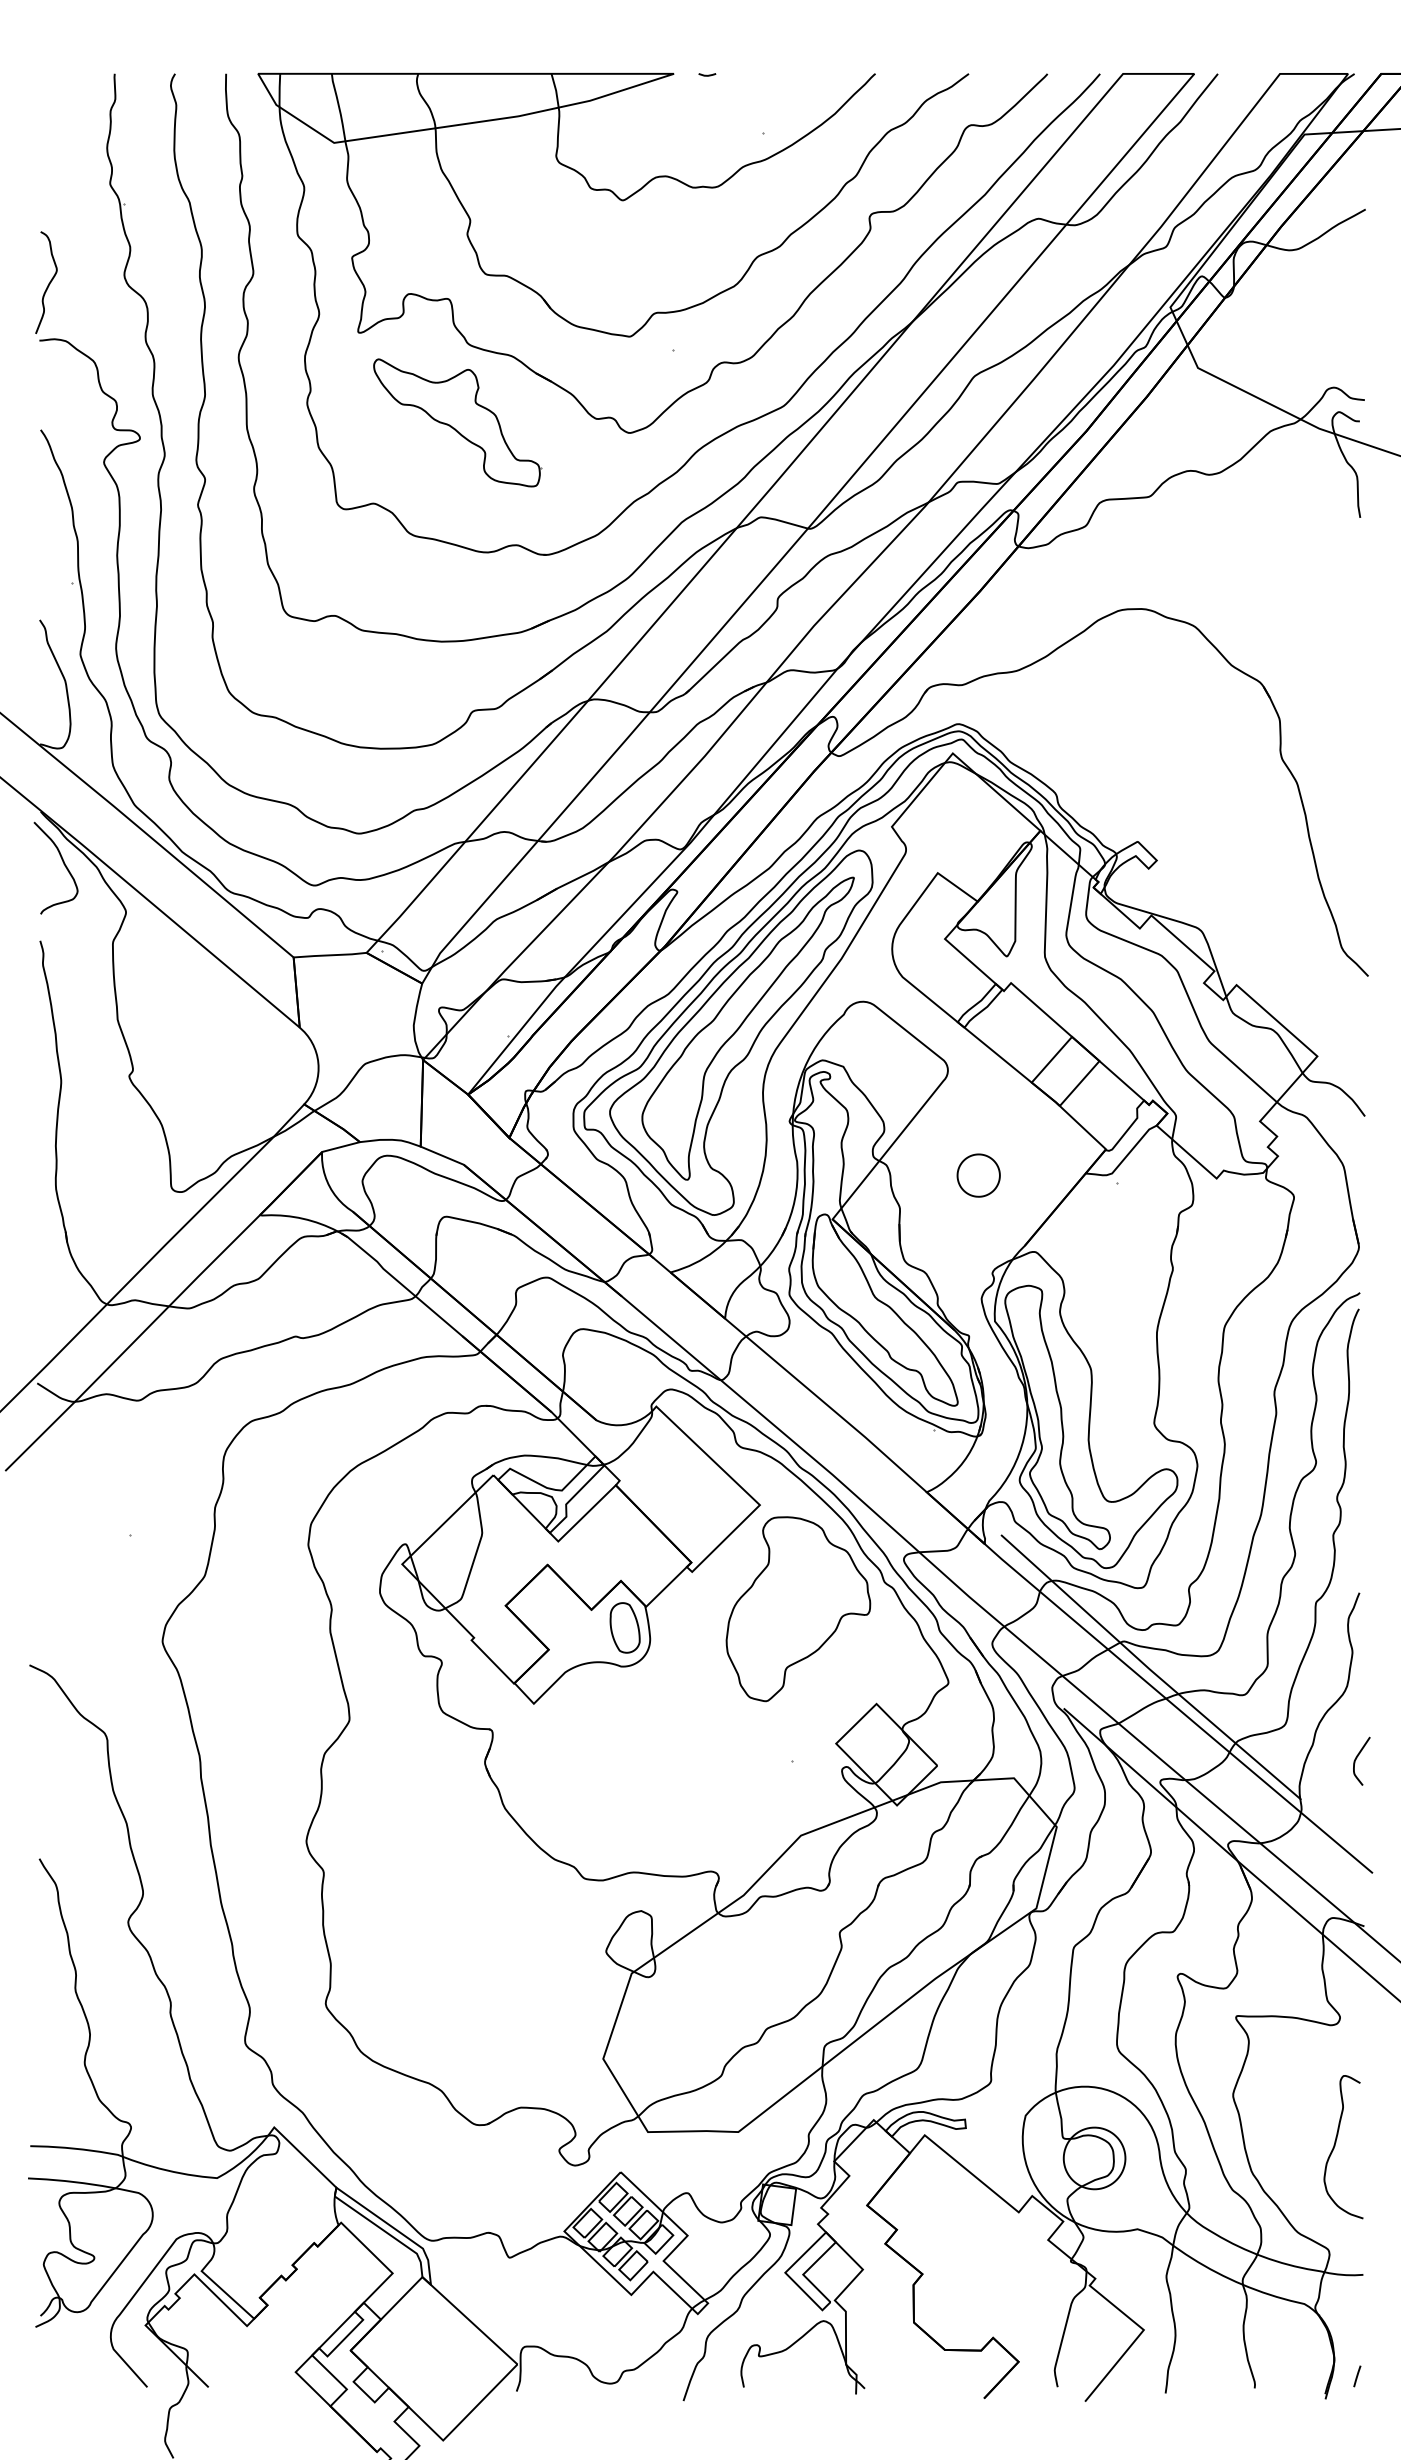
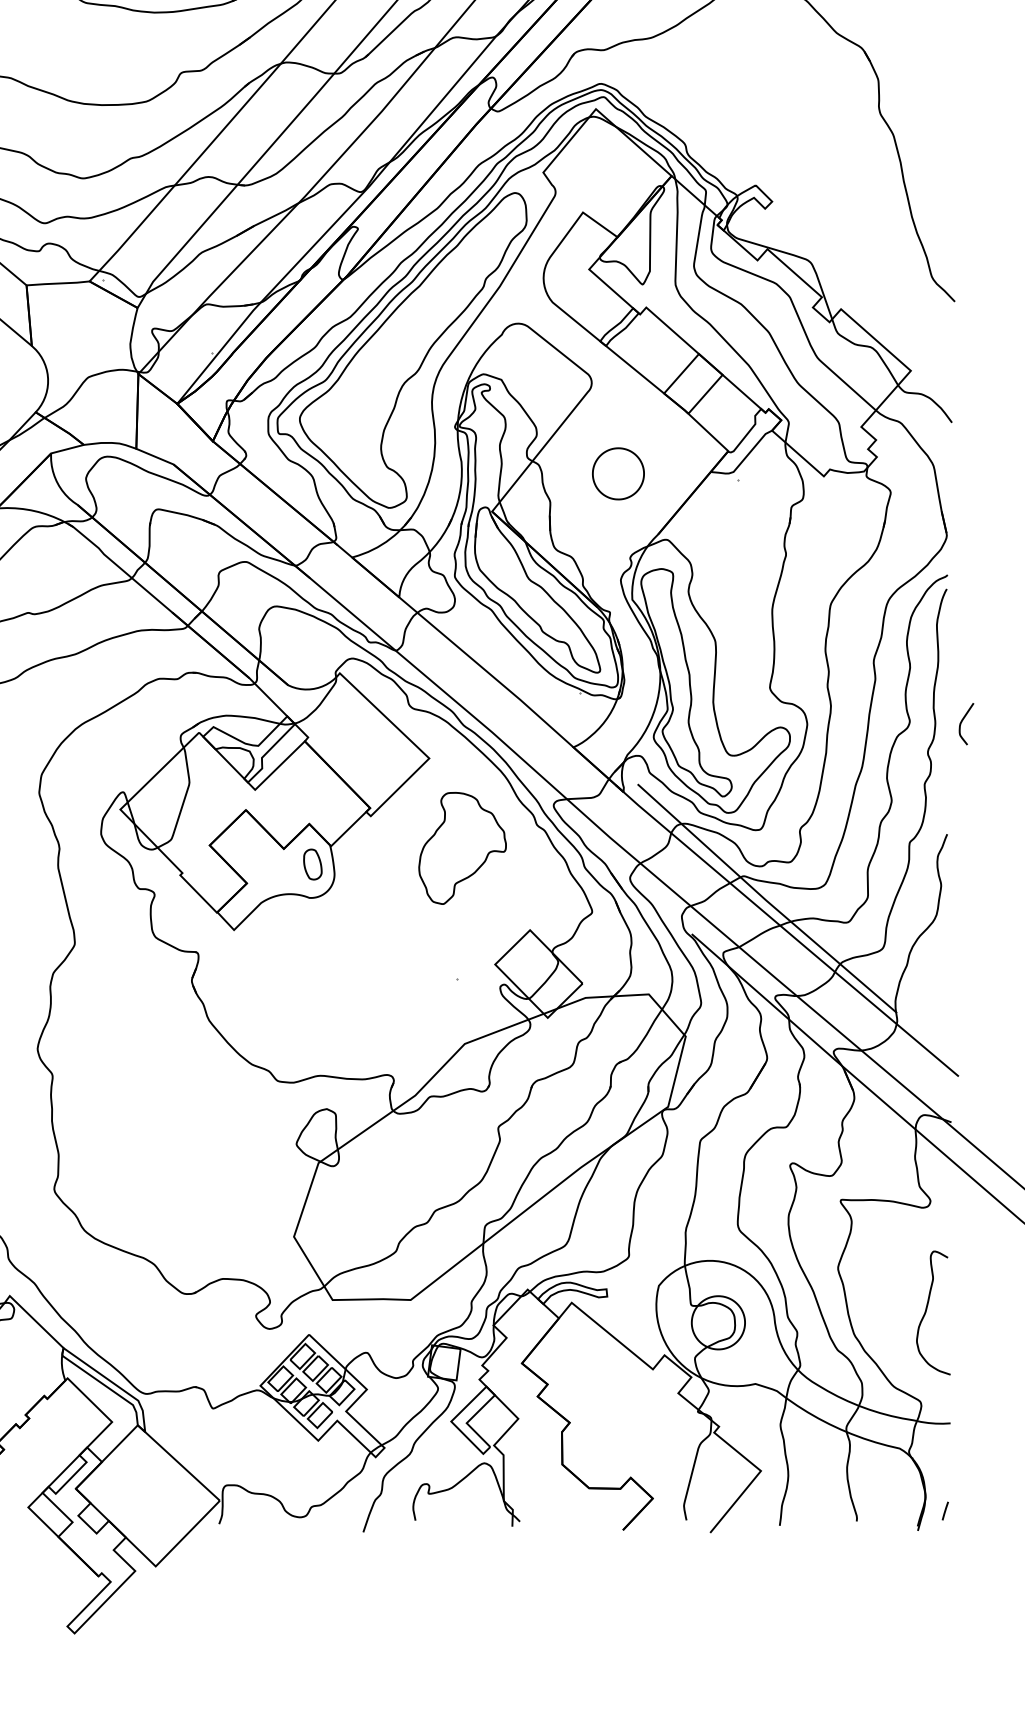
part: (741, 1026) -> (413, 345), removed
part: (978, 1175) -> (618, 473), size x1.4
part: (798, 1609) -> (462, 848), size x0.7
part: (624, 1627) -> (312, 864), size x0.7
curve: (1357, 1758) -> (962, 721), moved

